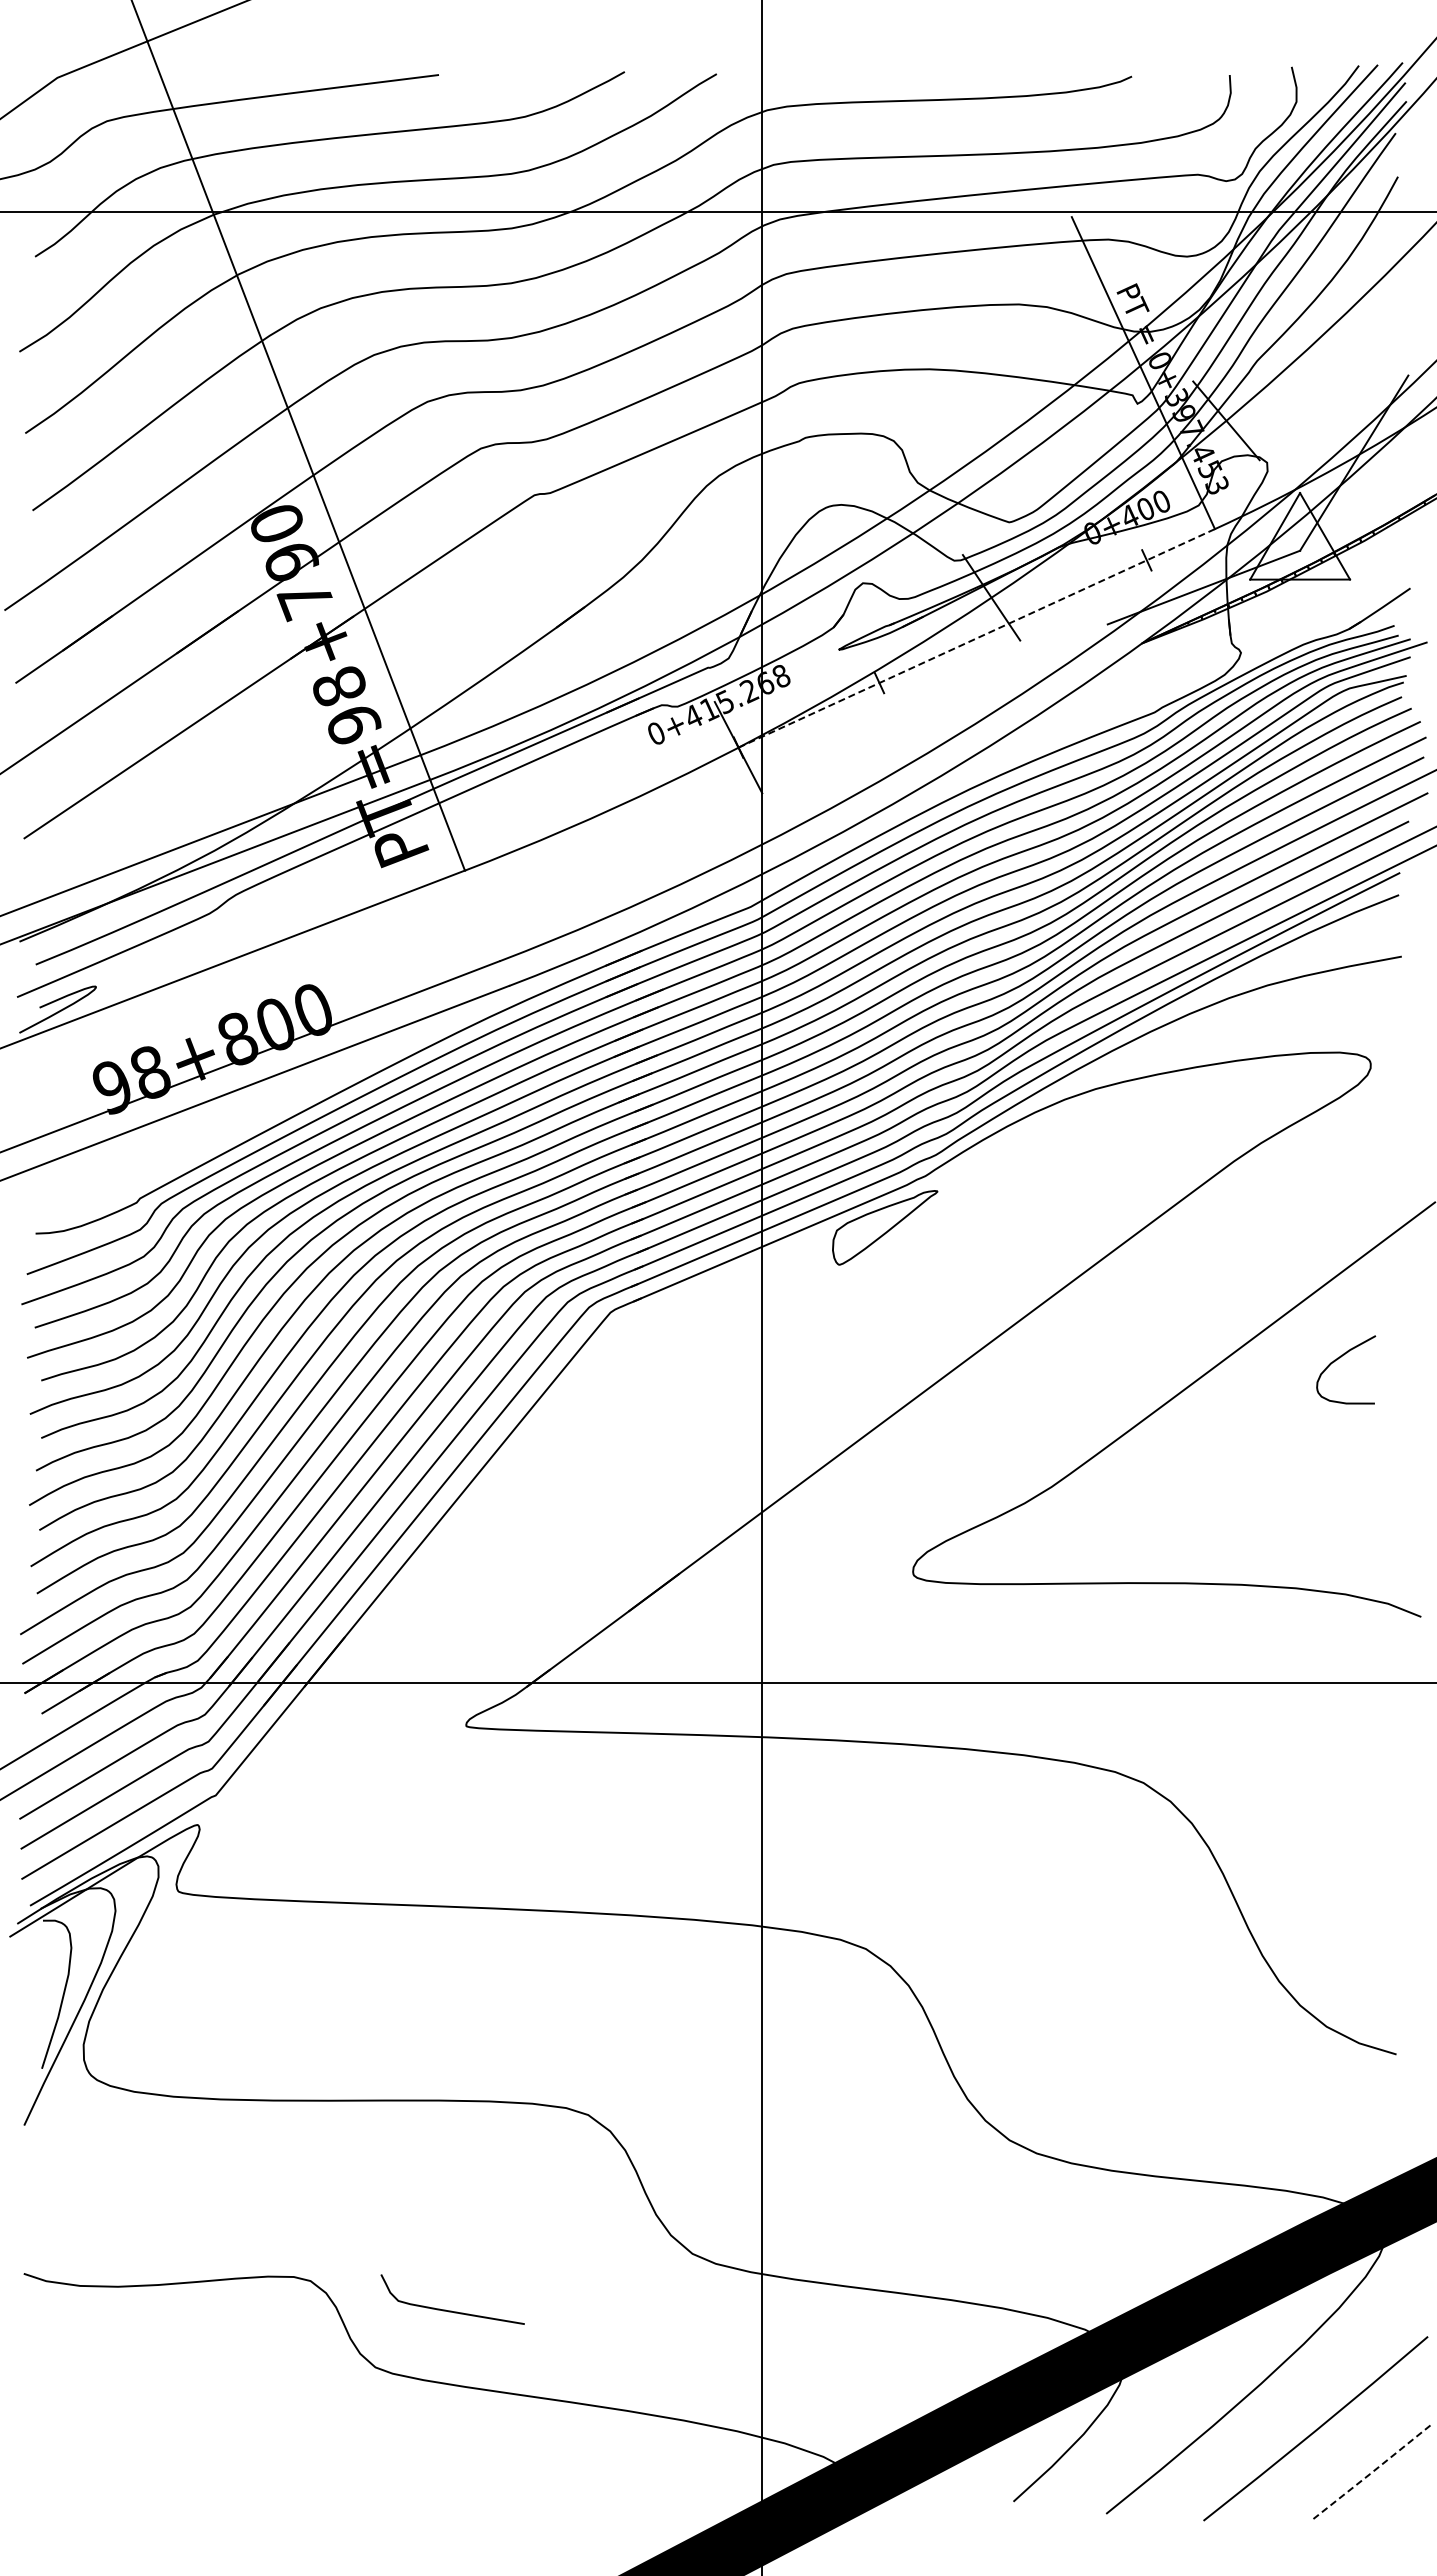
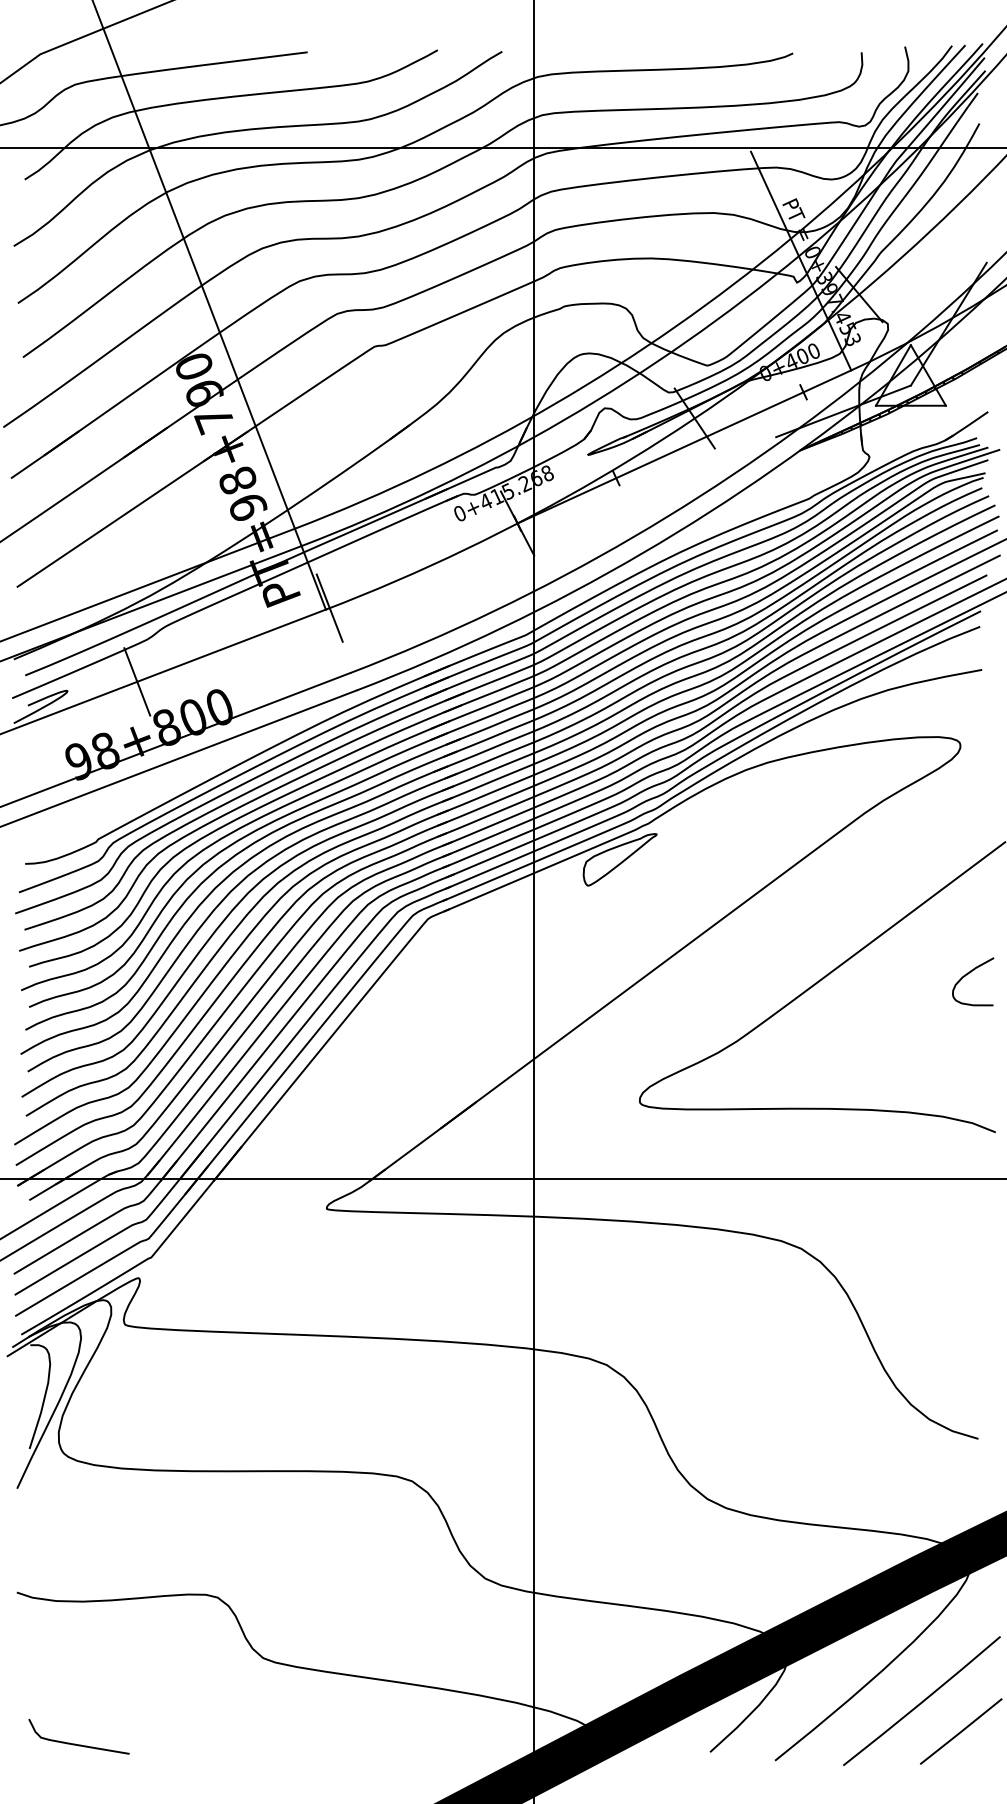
line: (977, 638) -> (684, 447), dashed -> solid
line: (470, 868) -> (329, 608), added
line: (195, 973) -> (137, 681), added
curve: (1337, 1360) -> (967, 975), moved
curve: (451, 2310) -> (78, 1744), moved
line: (1371, 2472) -> (960, 1731), dashed -> solid

